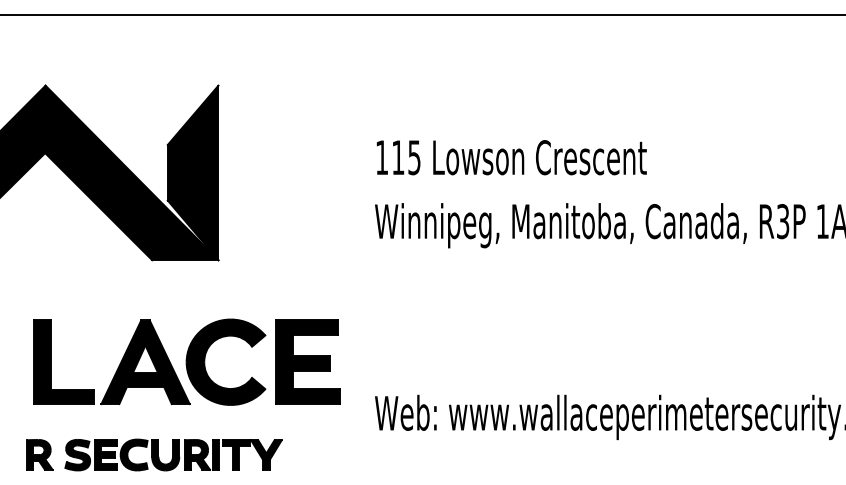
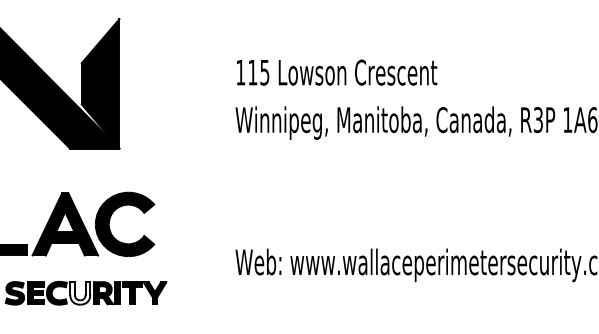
part: (307, 361) -> (185, 223), removed
fill: (165, 455) -> (80, 293), removed

